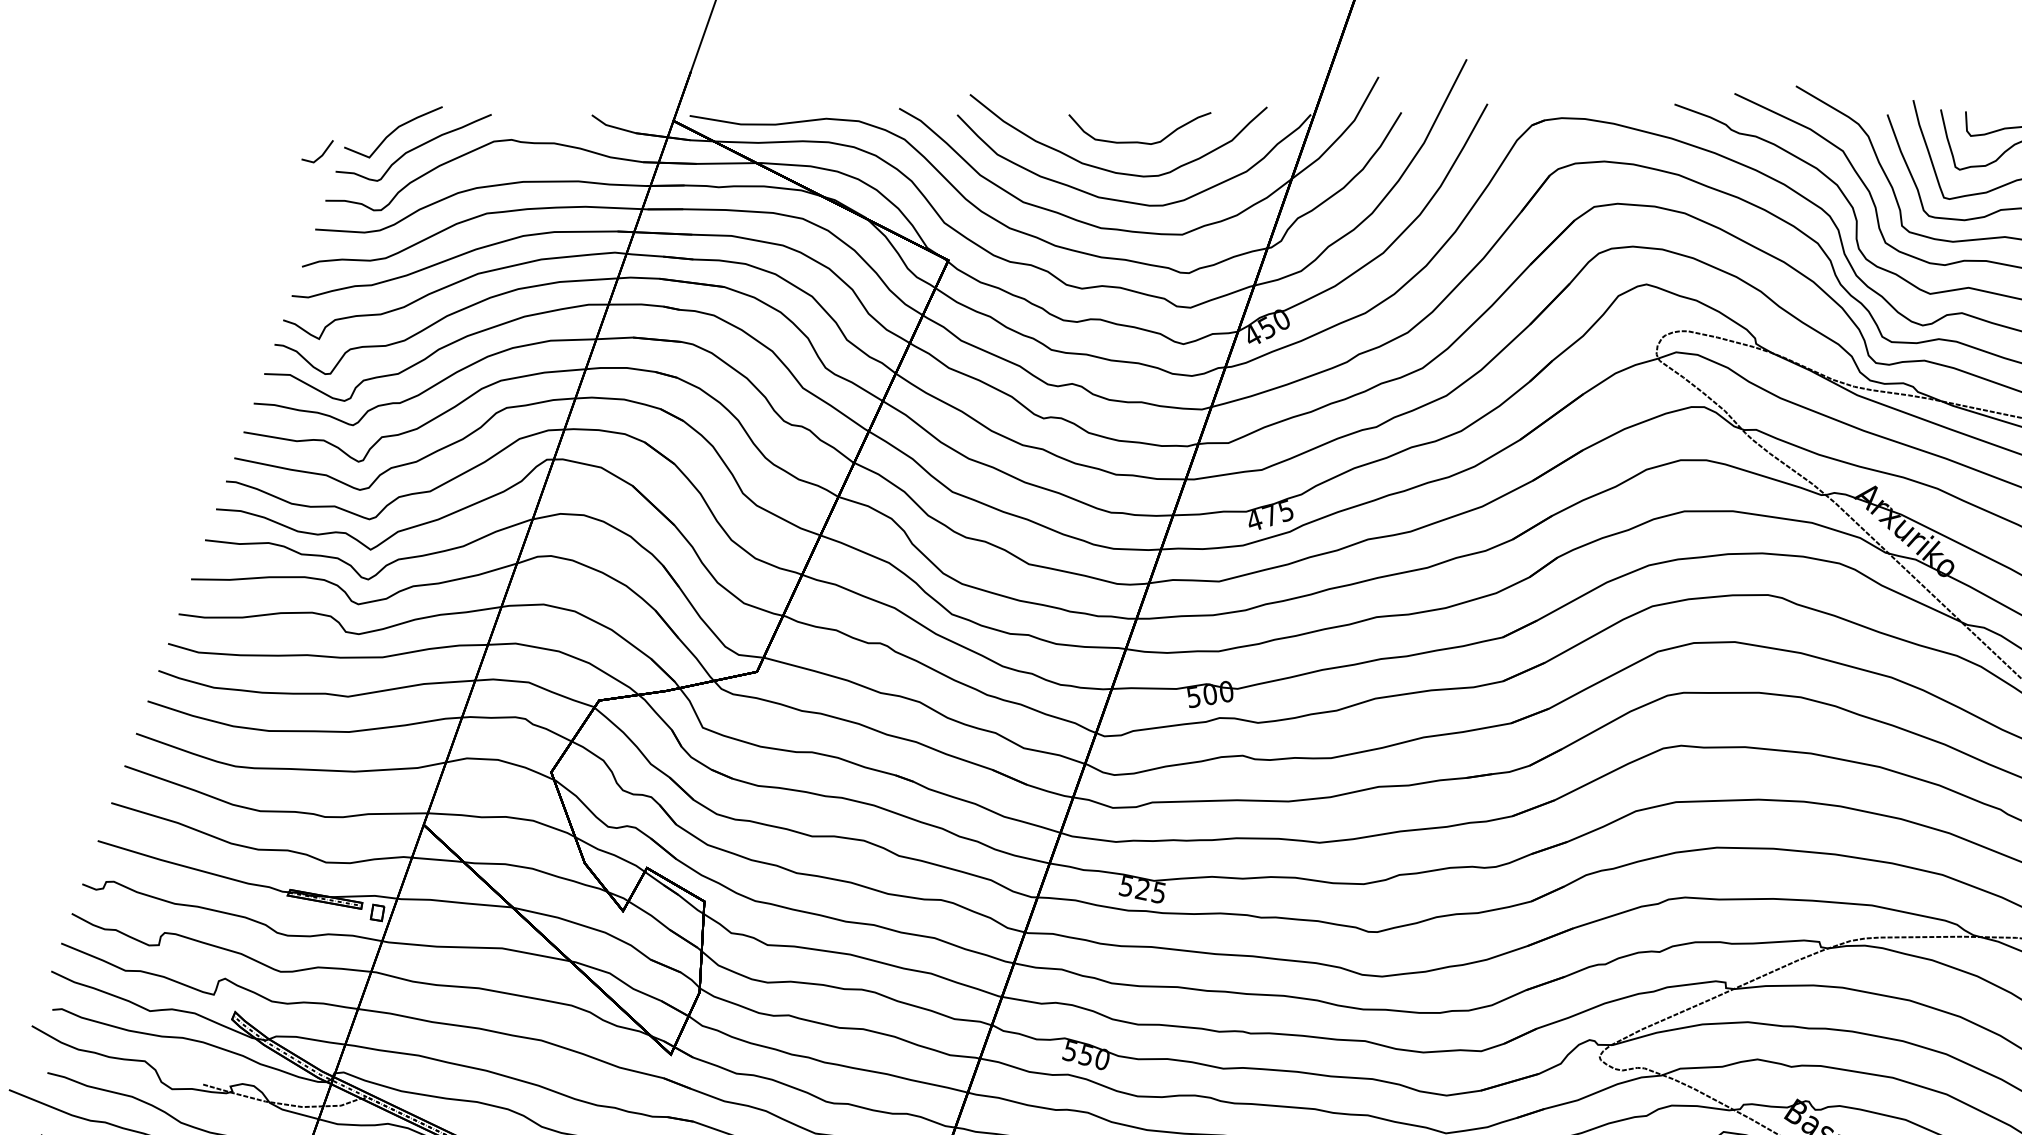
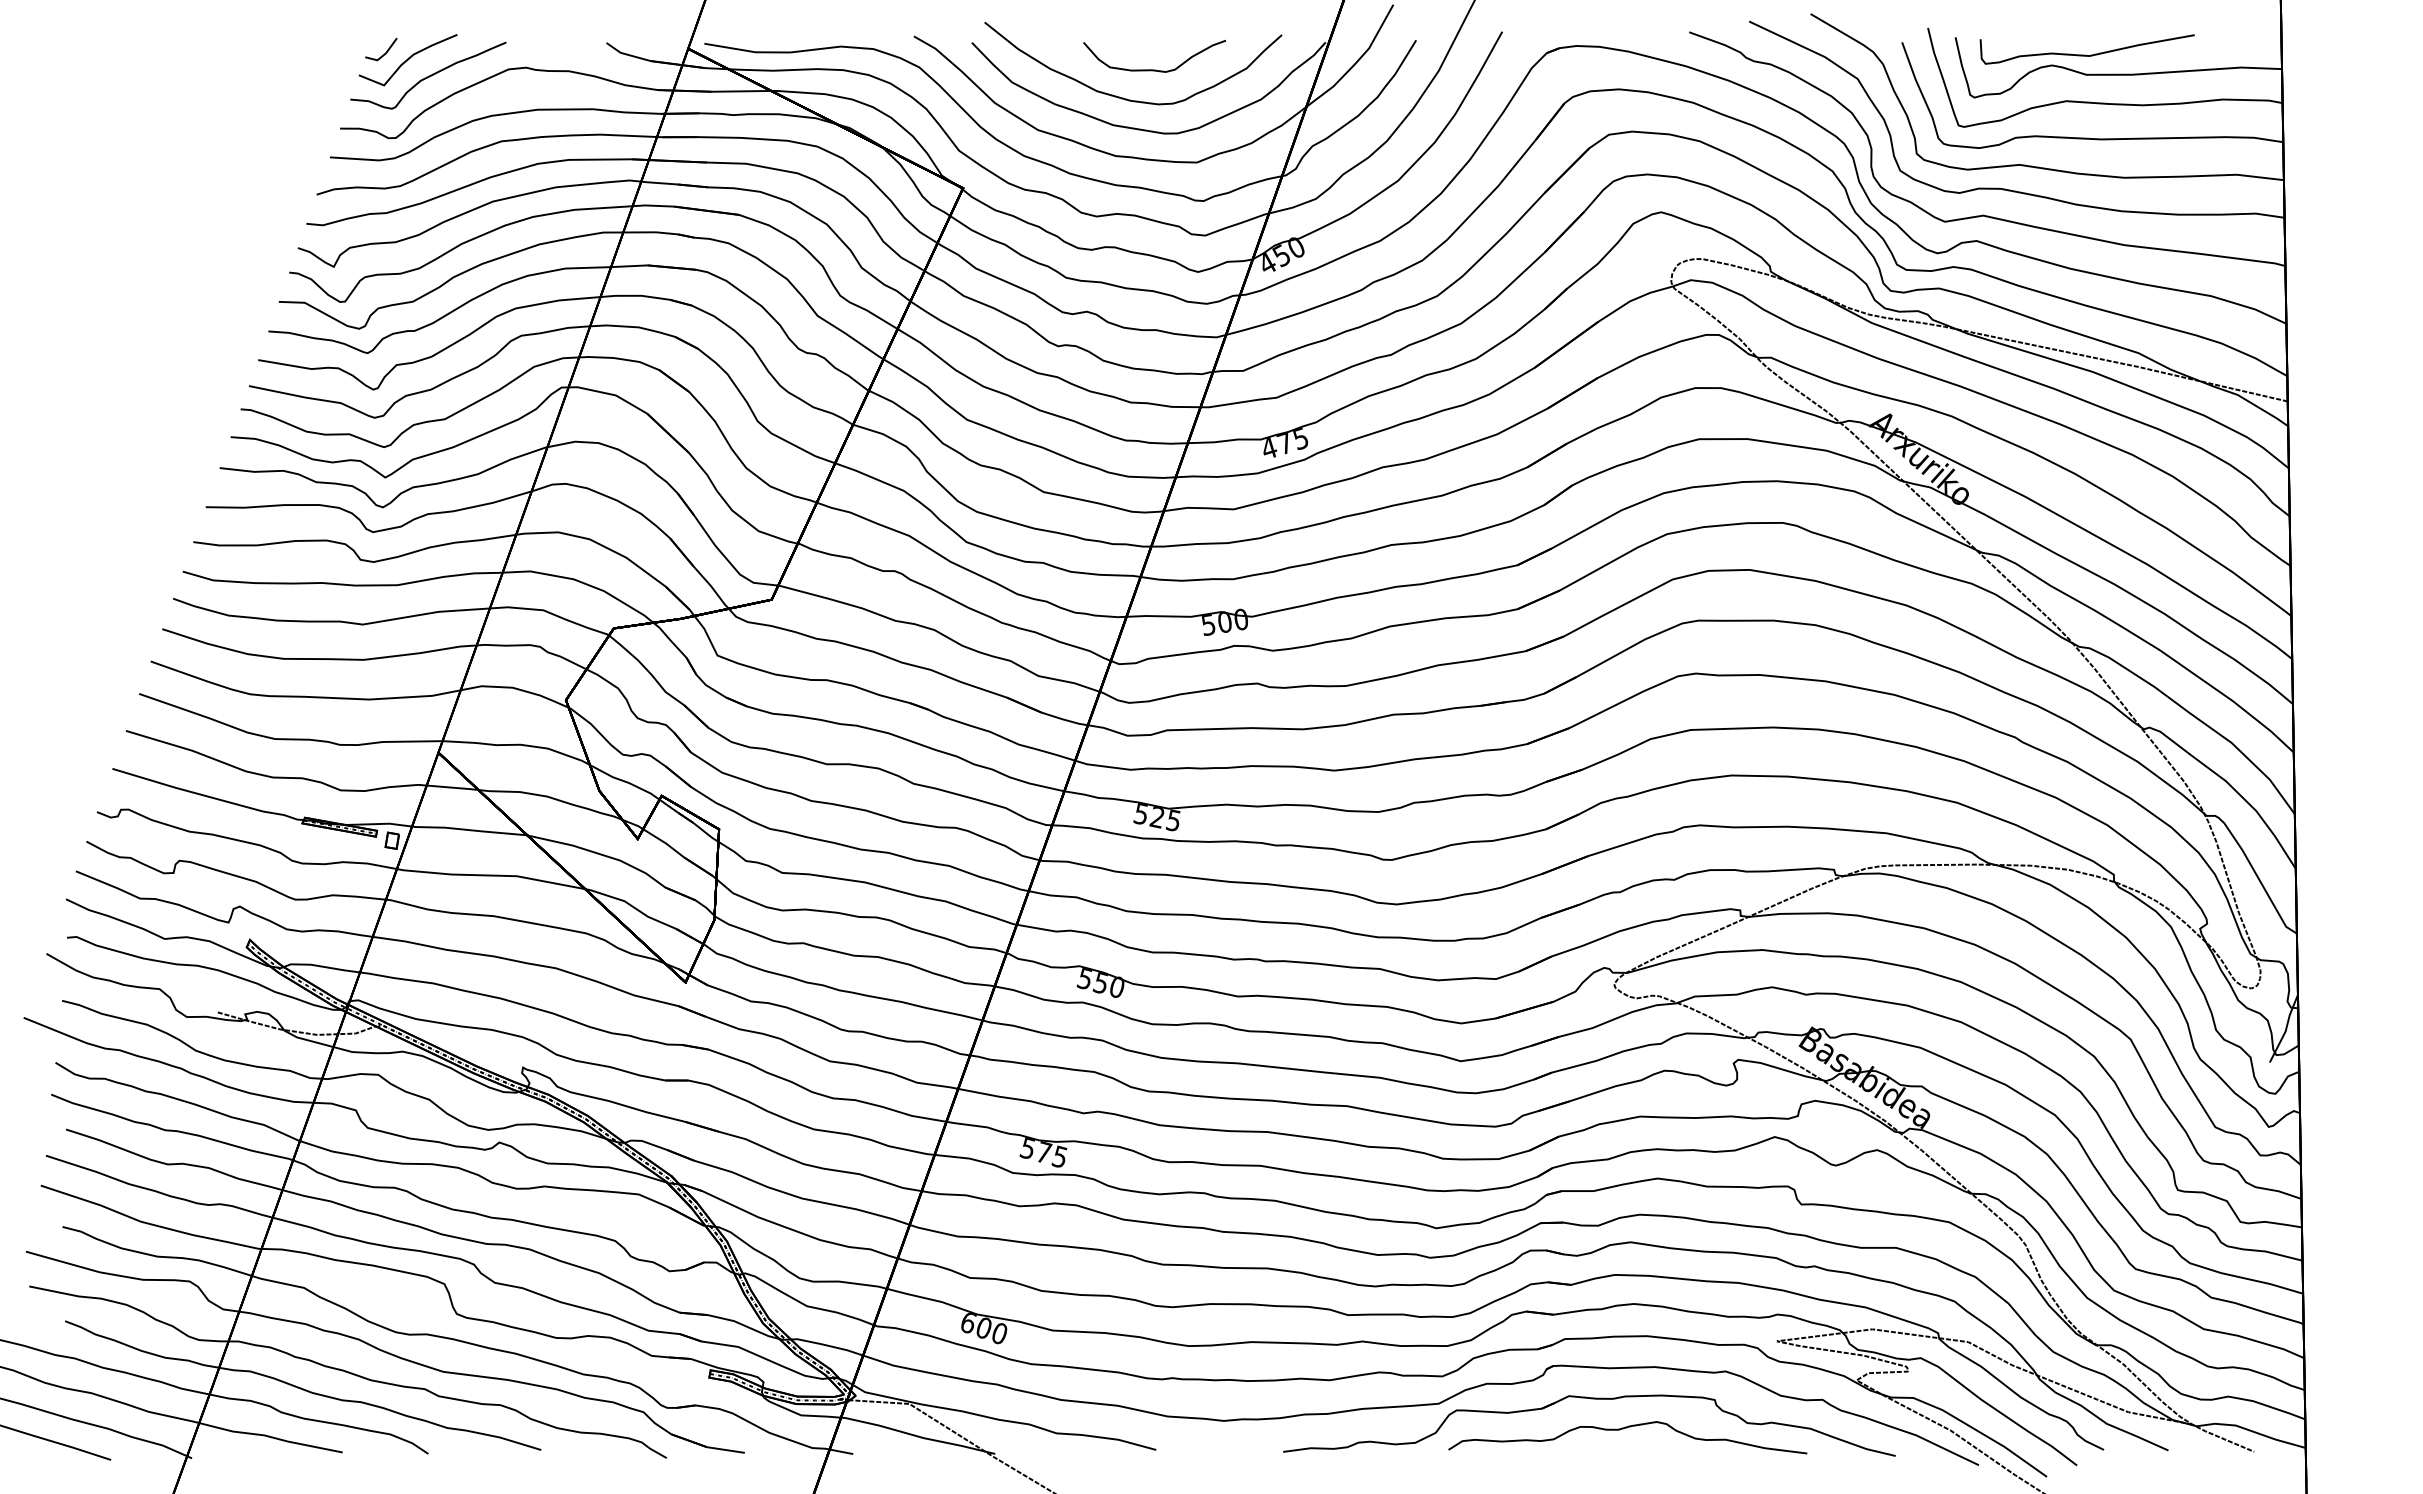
line: (321, 154) -> (385, 52), moved

